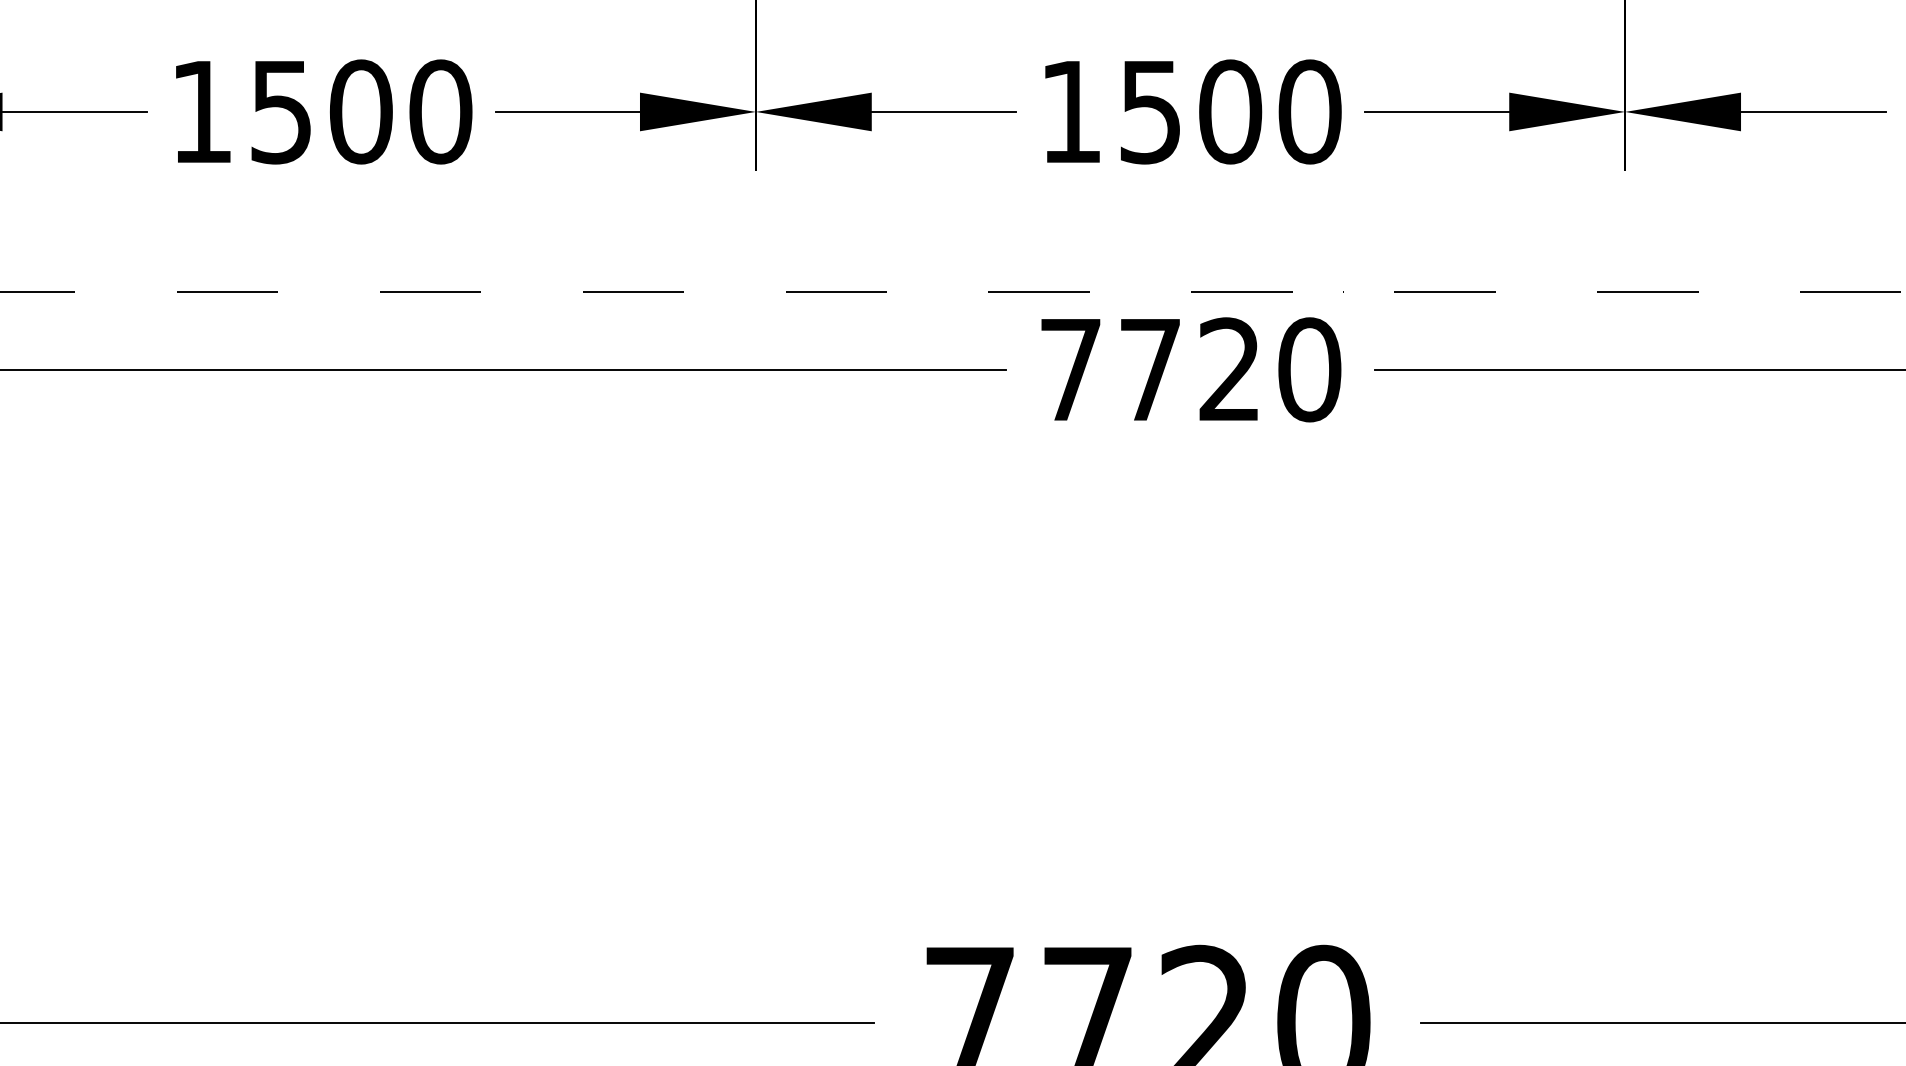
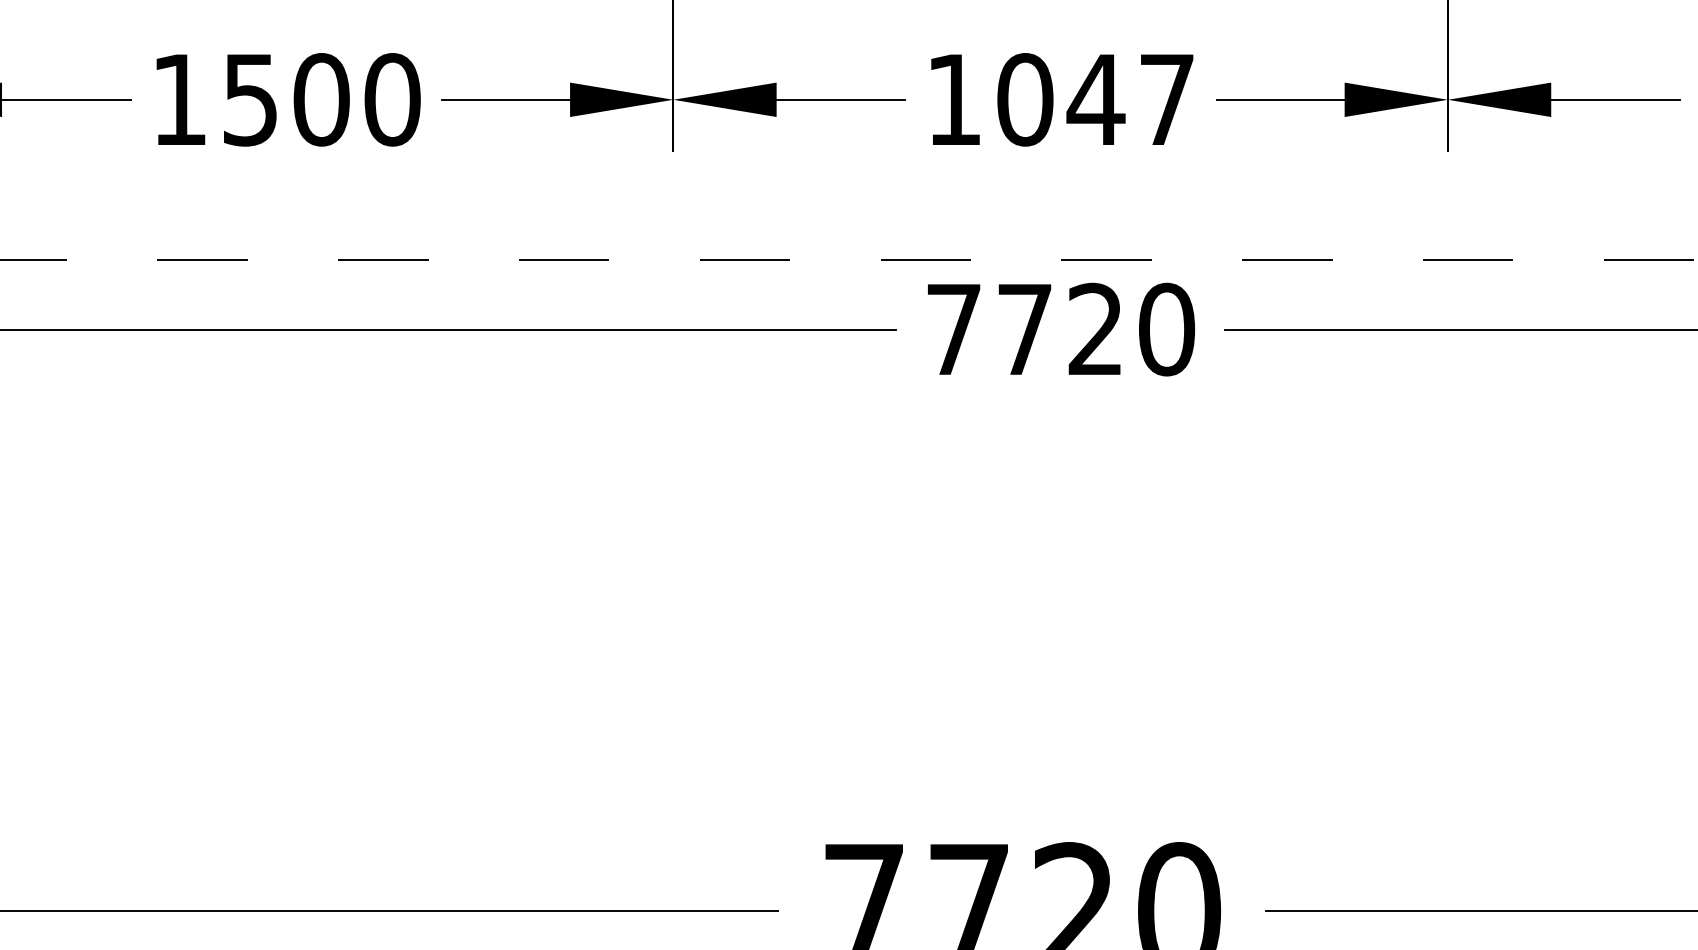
text: (1230, 111) -> (1096, 99), 1500 -> 1047

